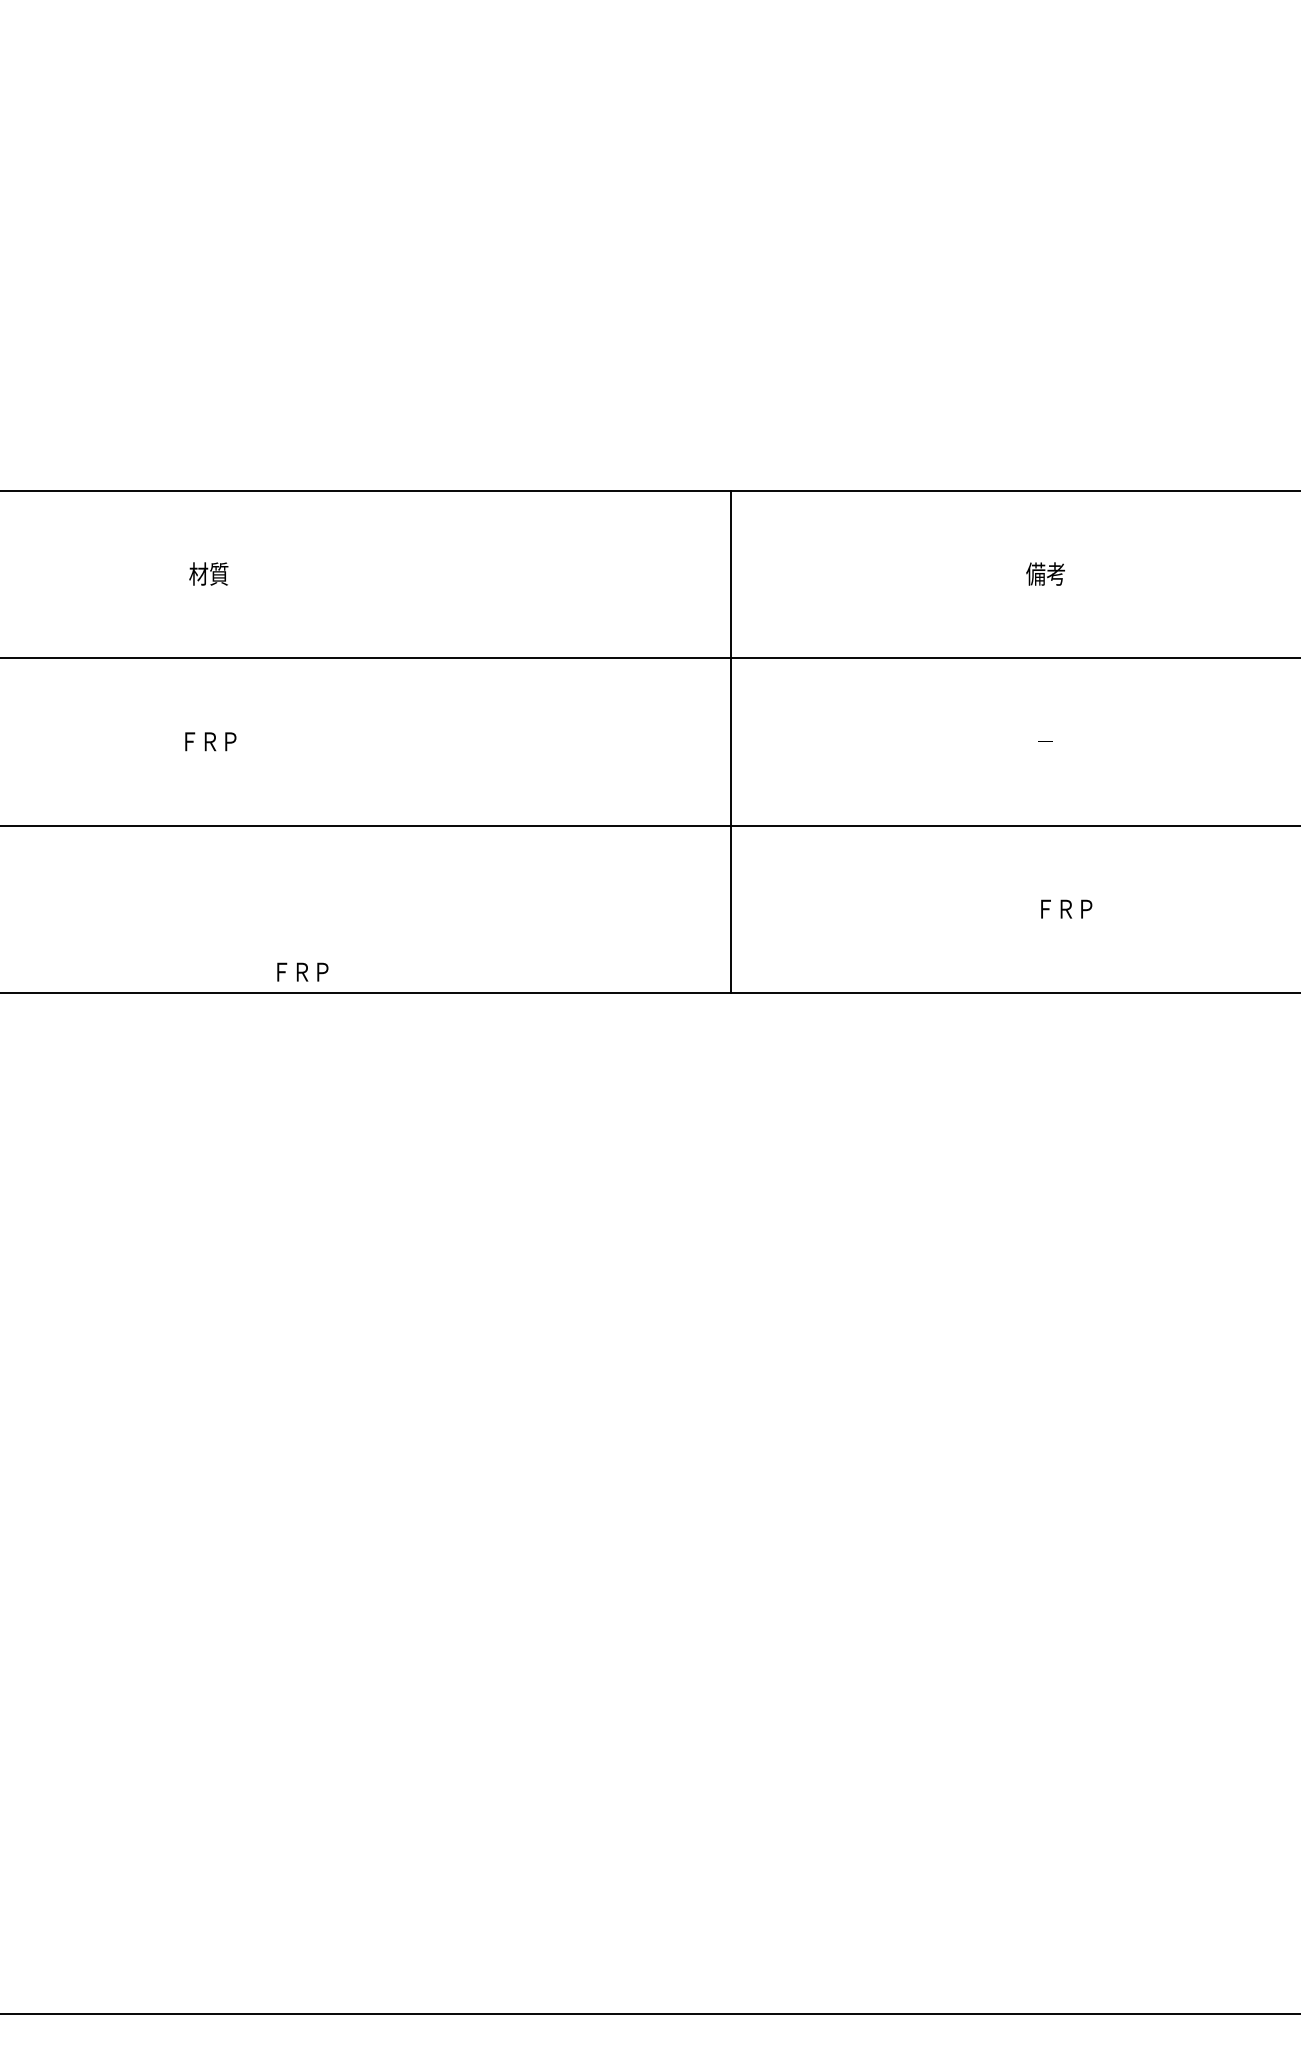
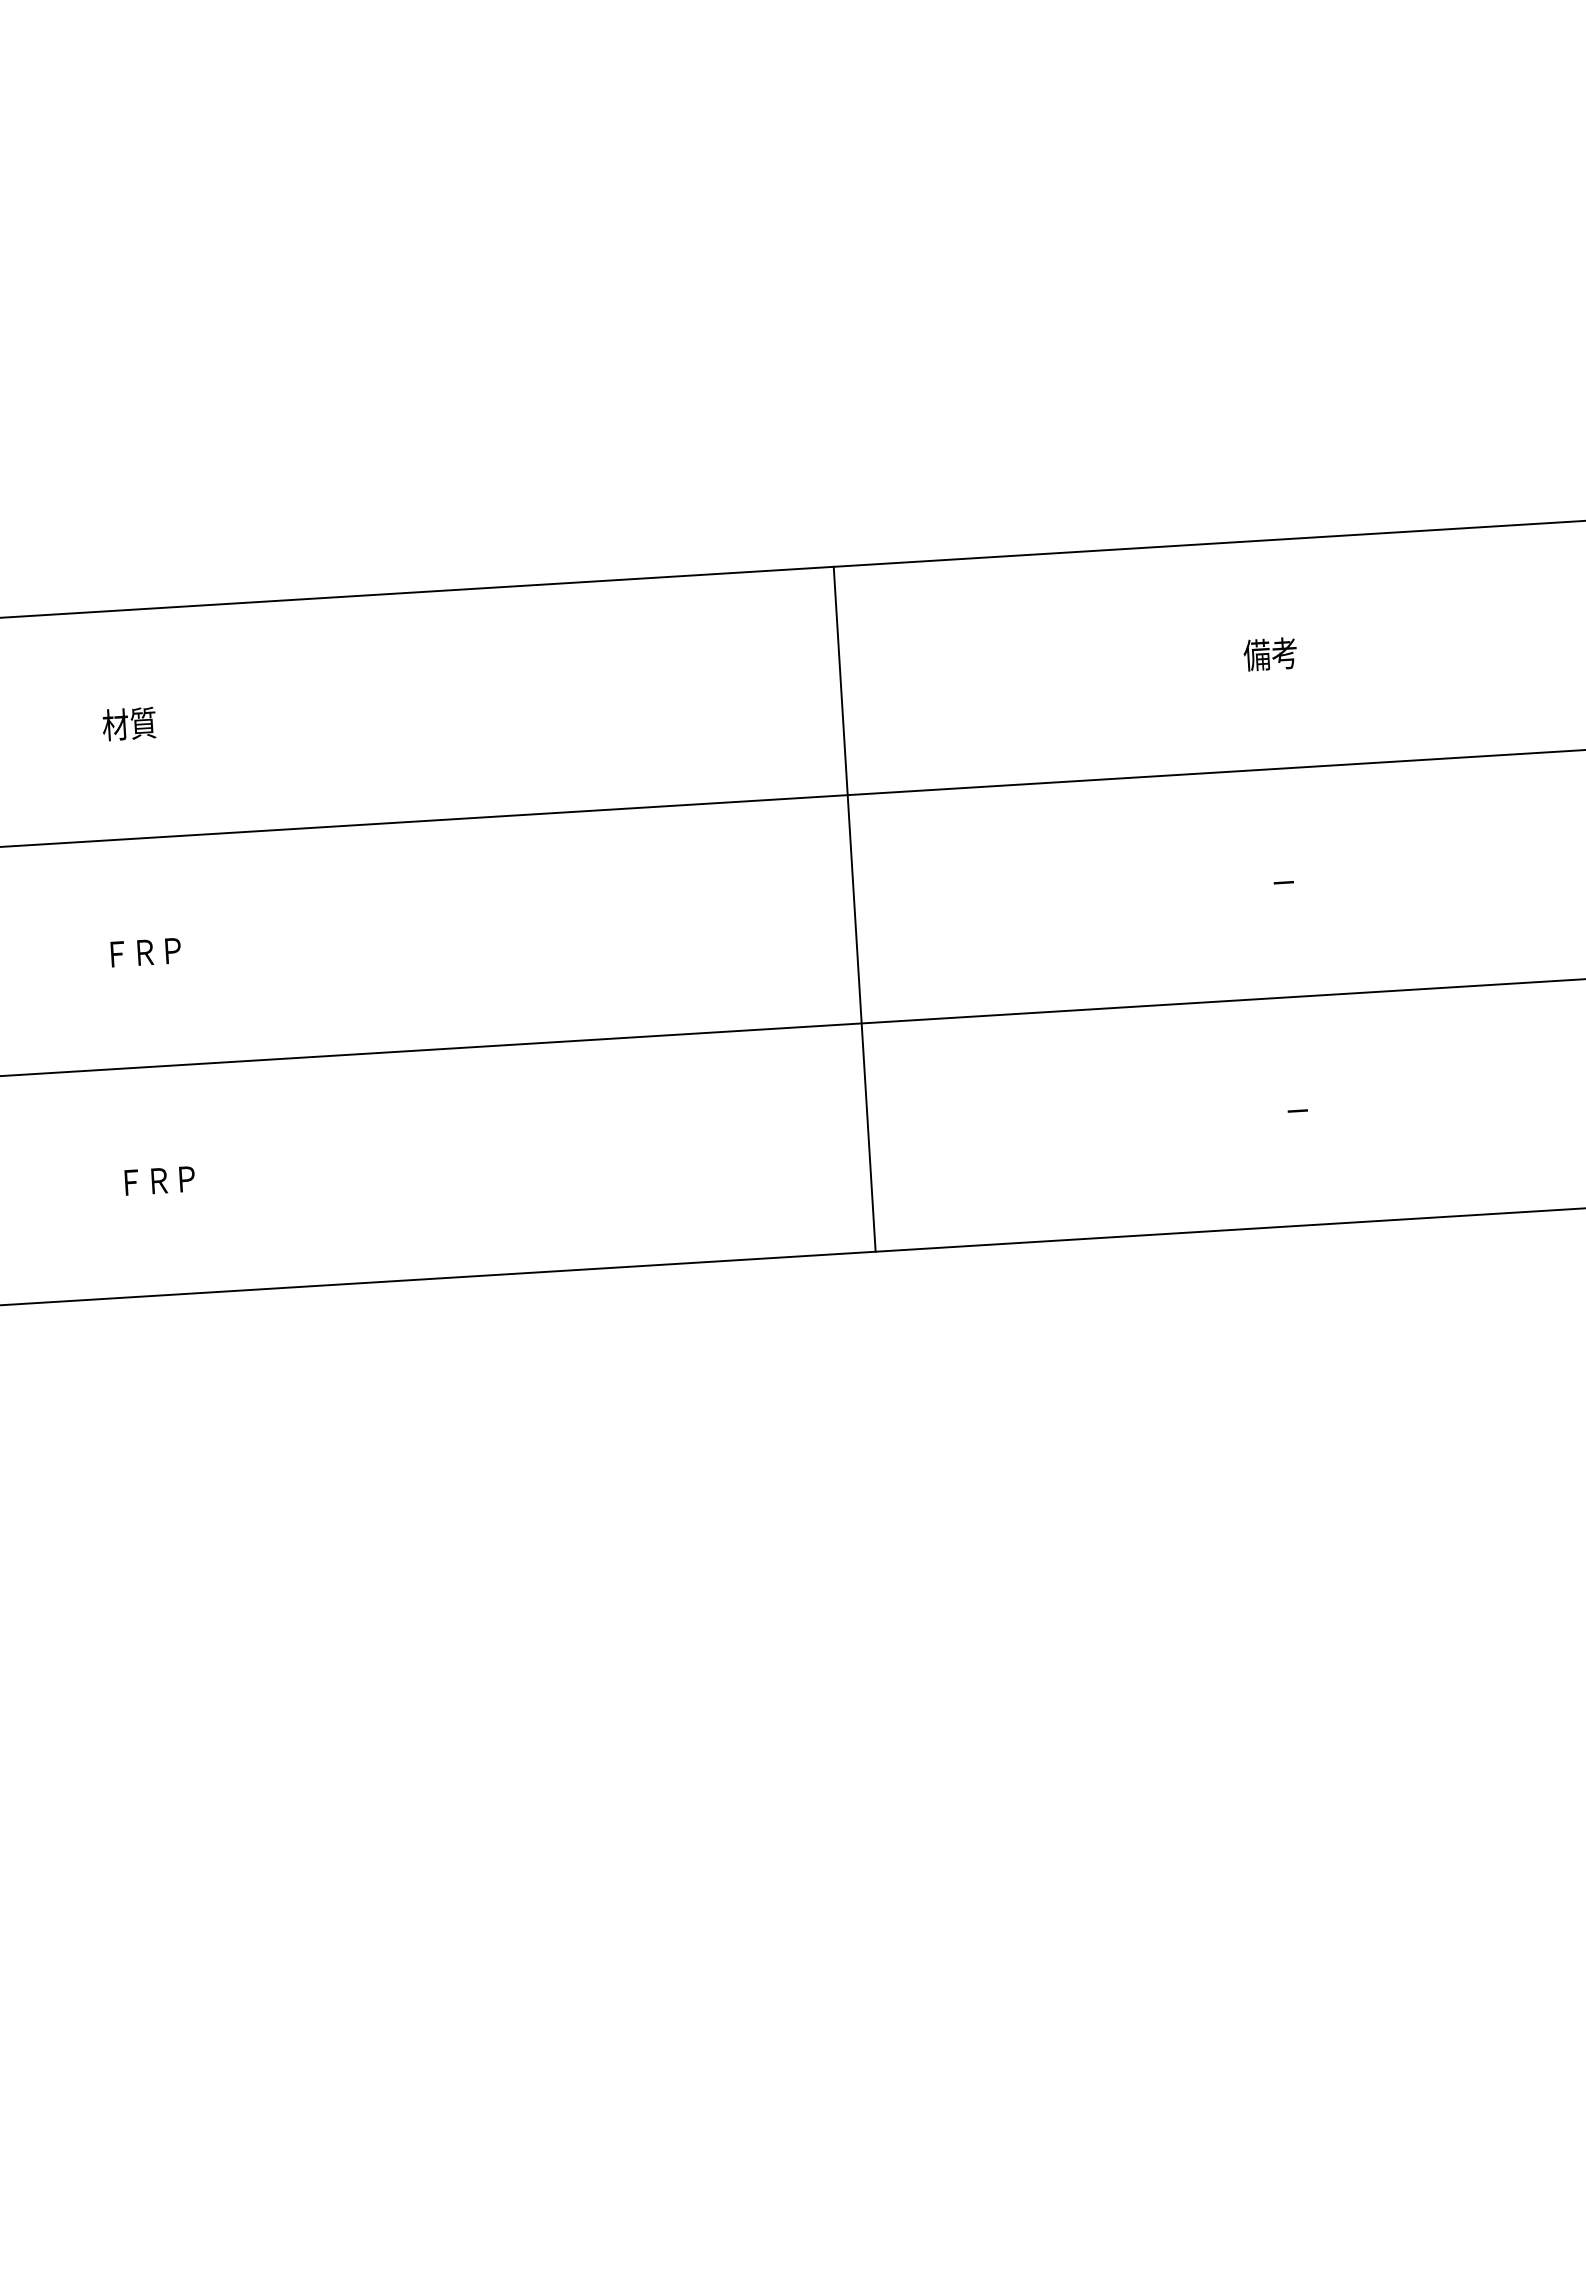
text: (1065, 908) -> (1325, 1108), ＦＲＰ -> －
text: (302, 971) -> (159, 1179), moved

